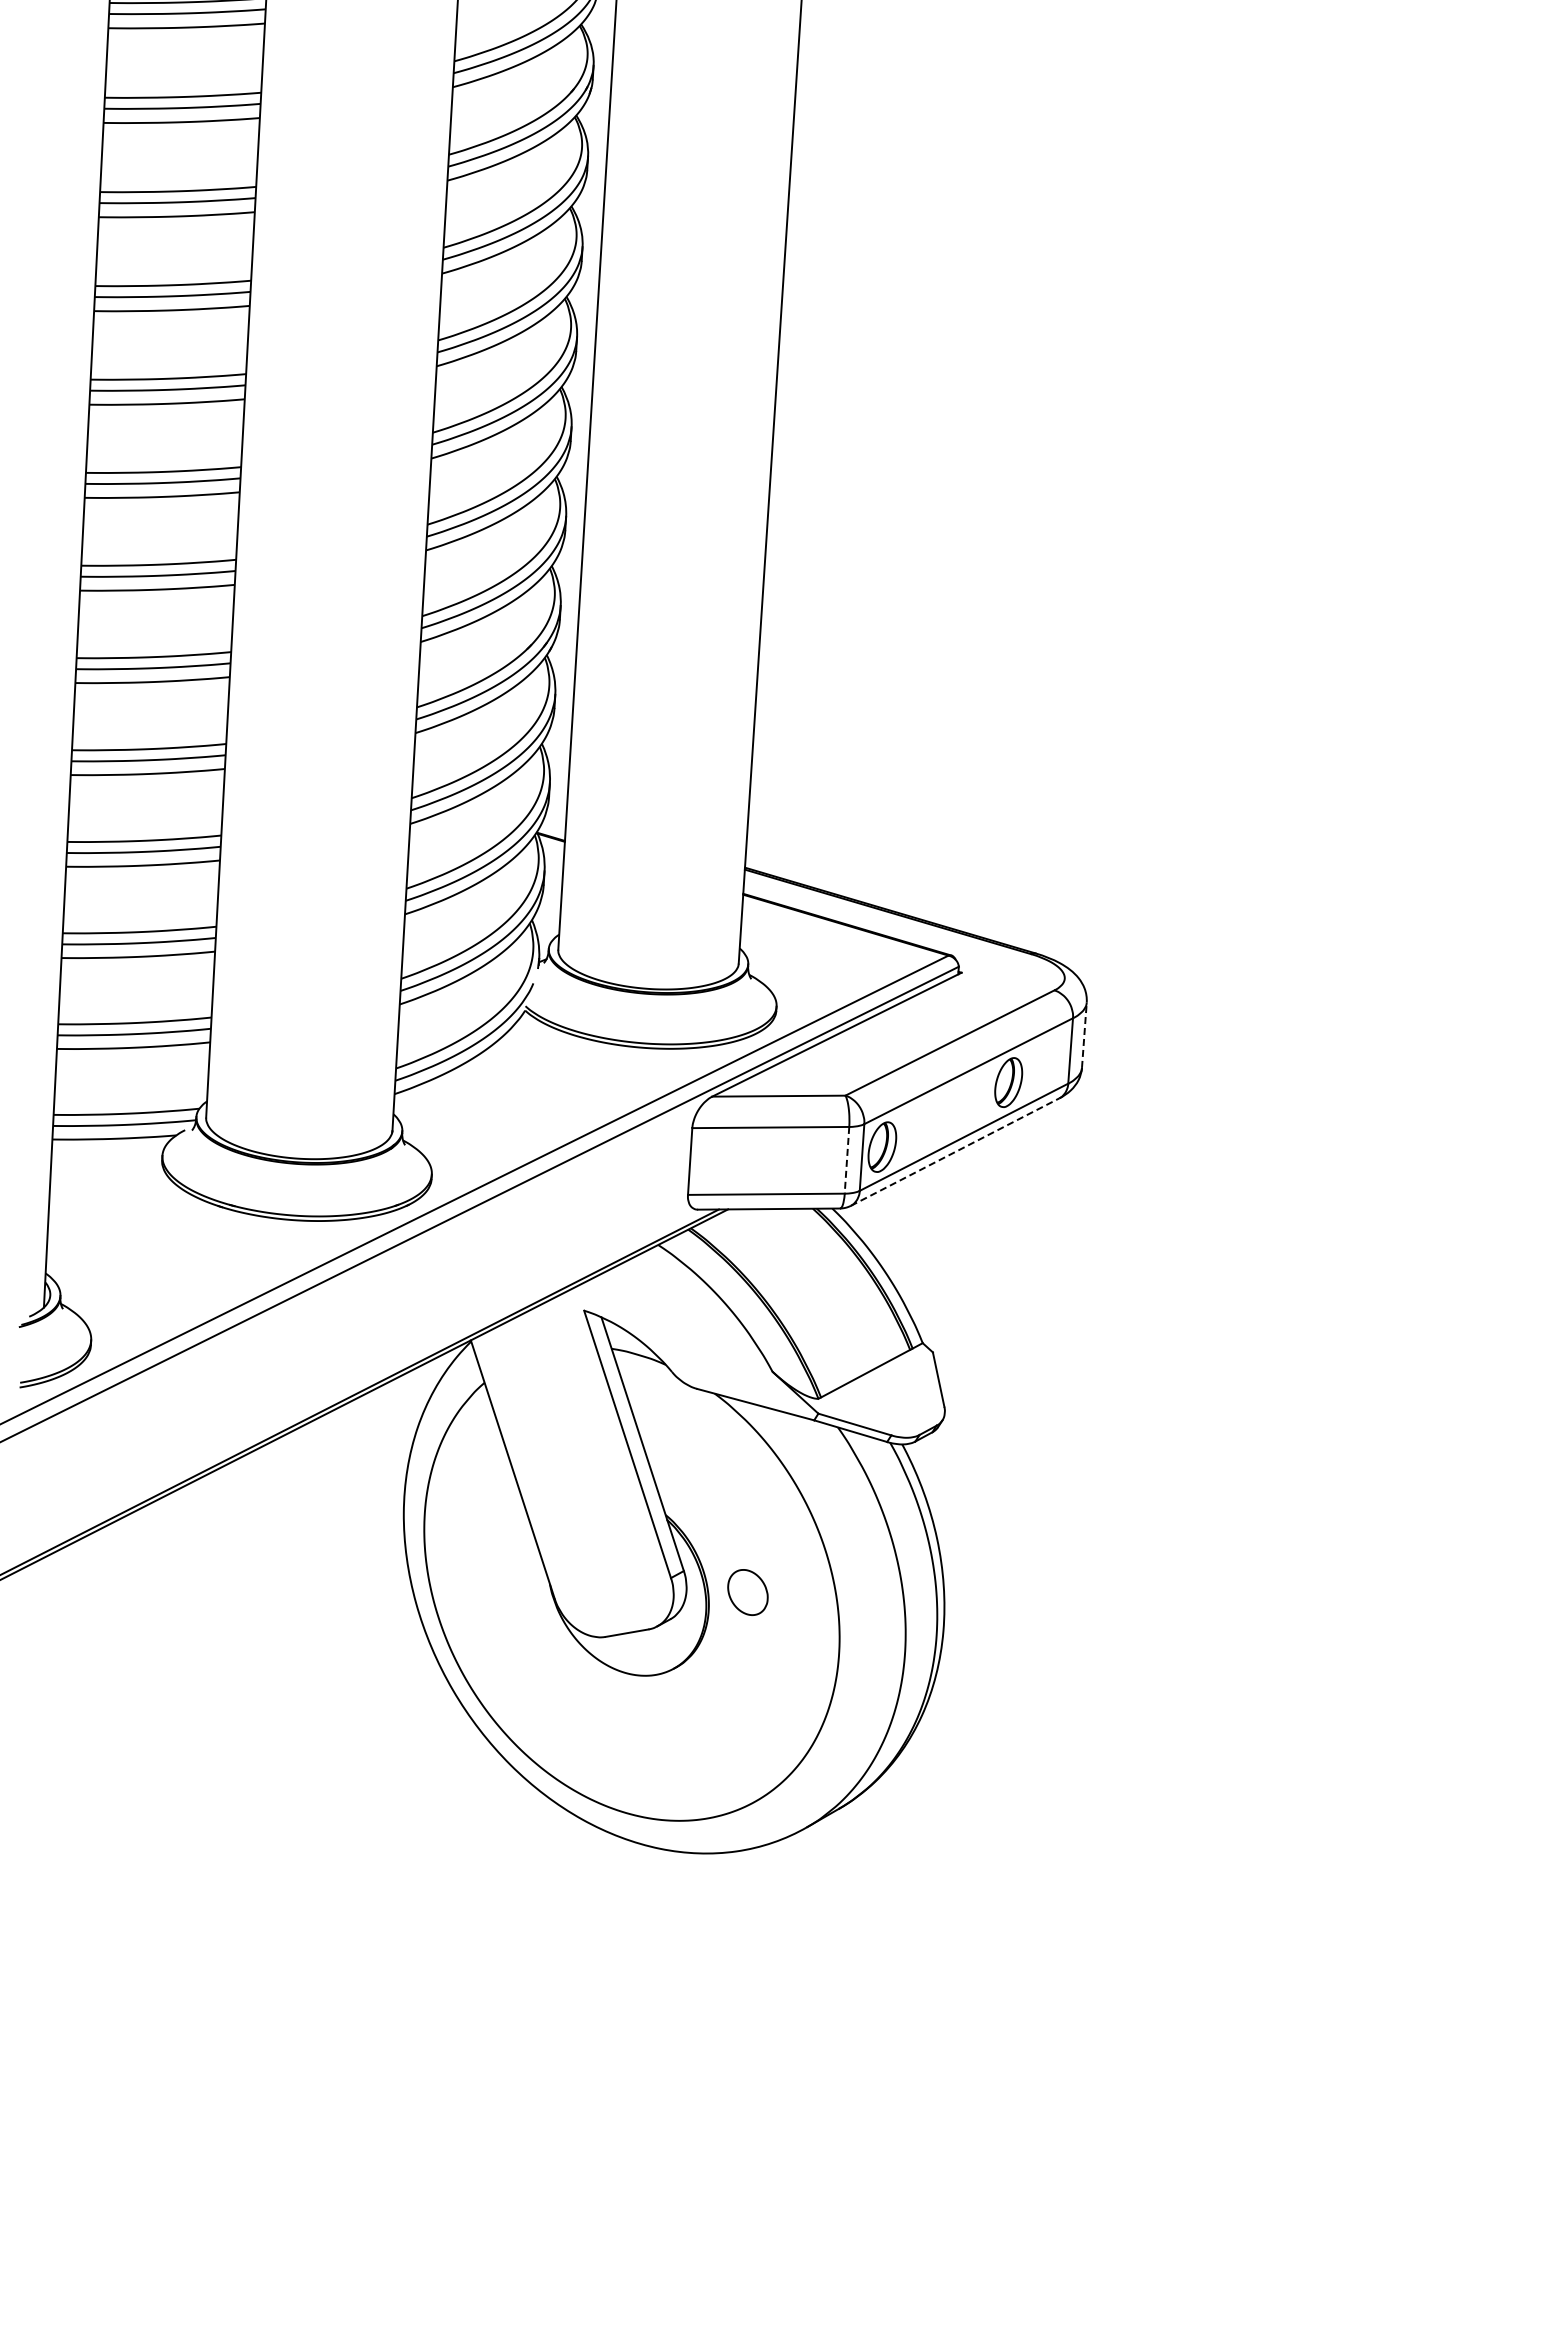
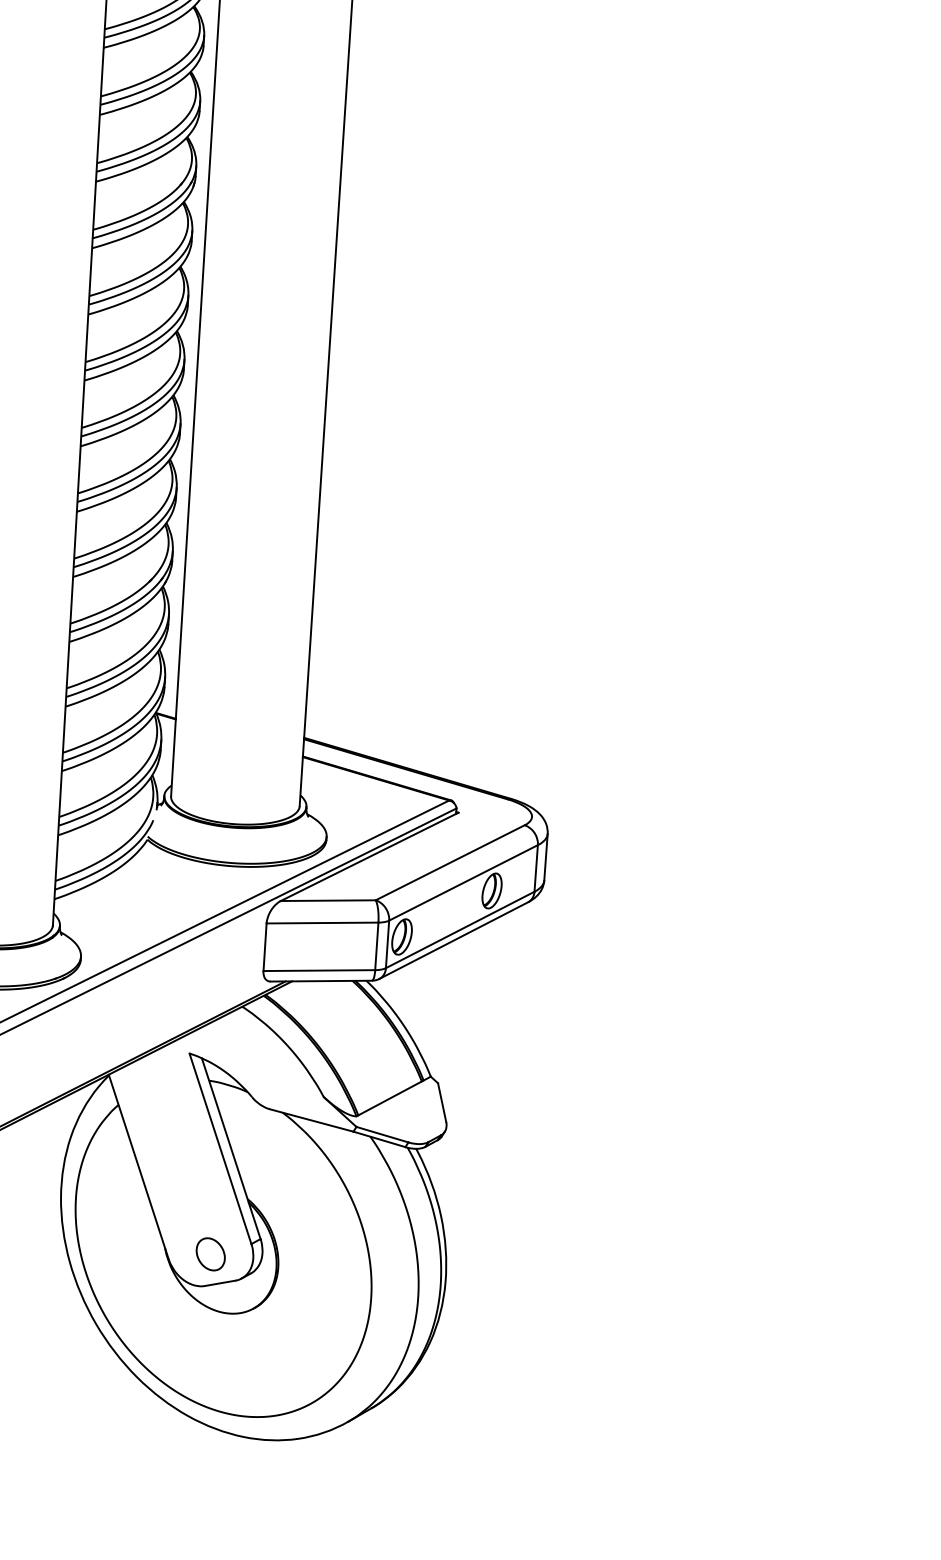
line: (1084, 1035) -> (546, 857), dashed -> solid
line: (955, 1151) -> (454, 940), dashed -> solid
line: (846, 1160) -> (376, 946), dashed -> solid
part: (747, 1592) -> (210, 1254), moved

